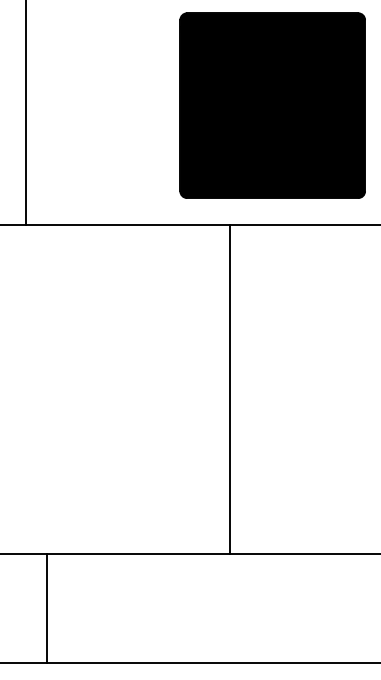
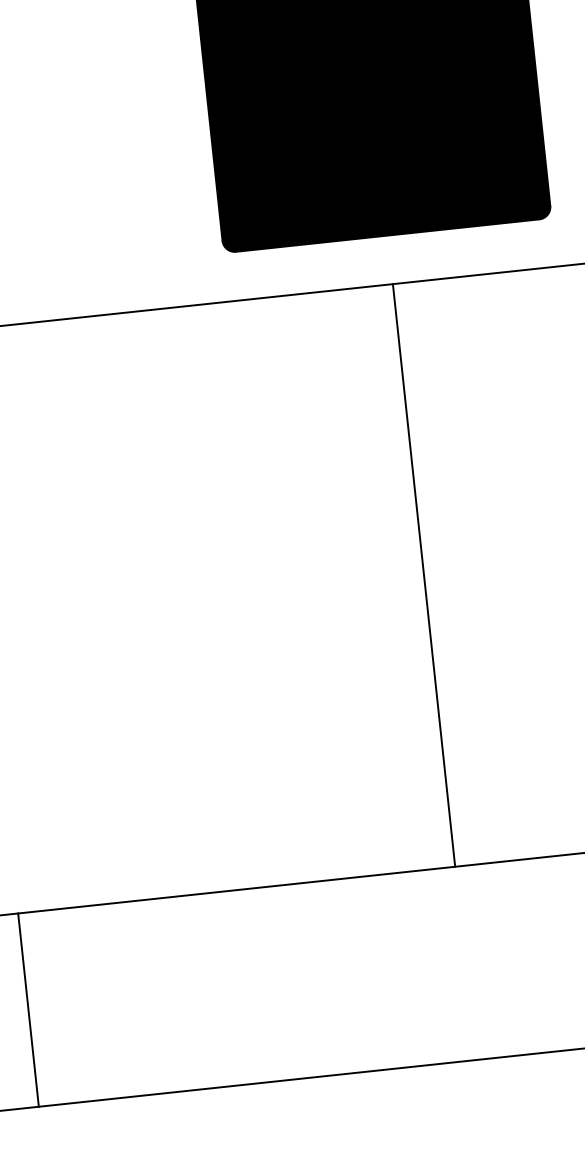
line: (229, 389) -> (423, 575), moved
line: (47, 607) -> (28, 1008), moved

